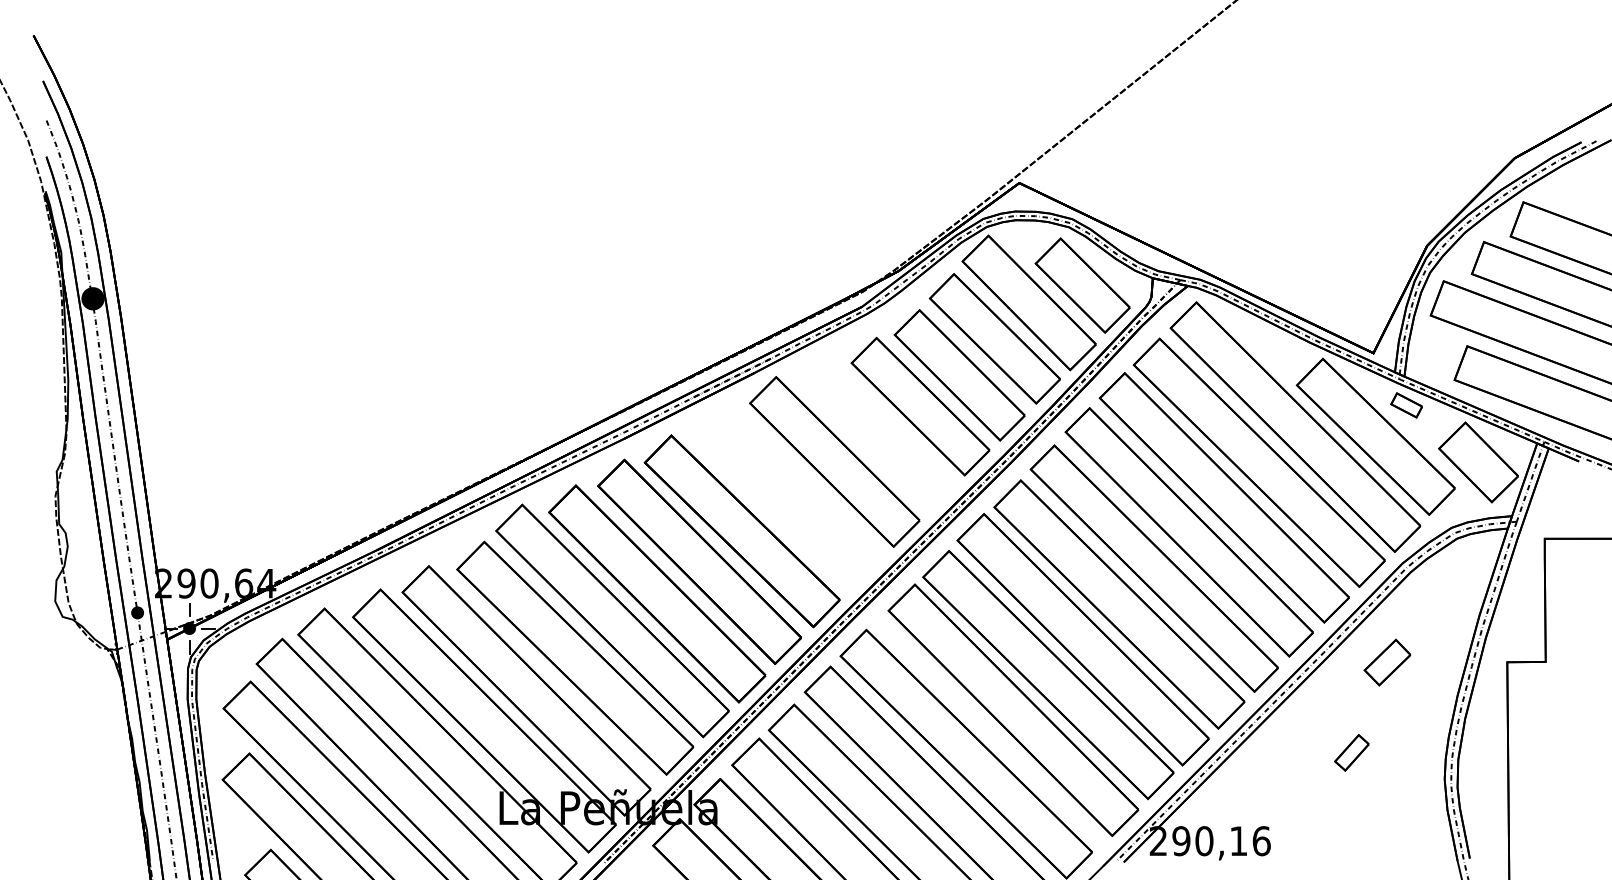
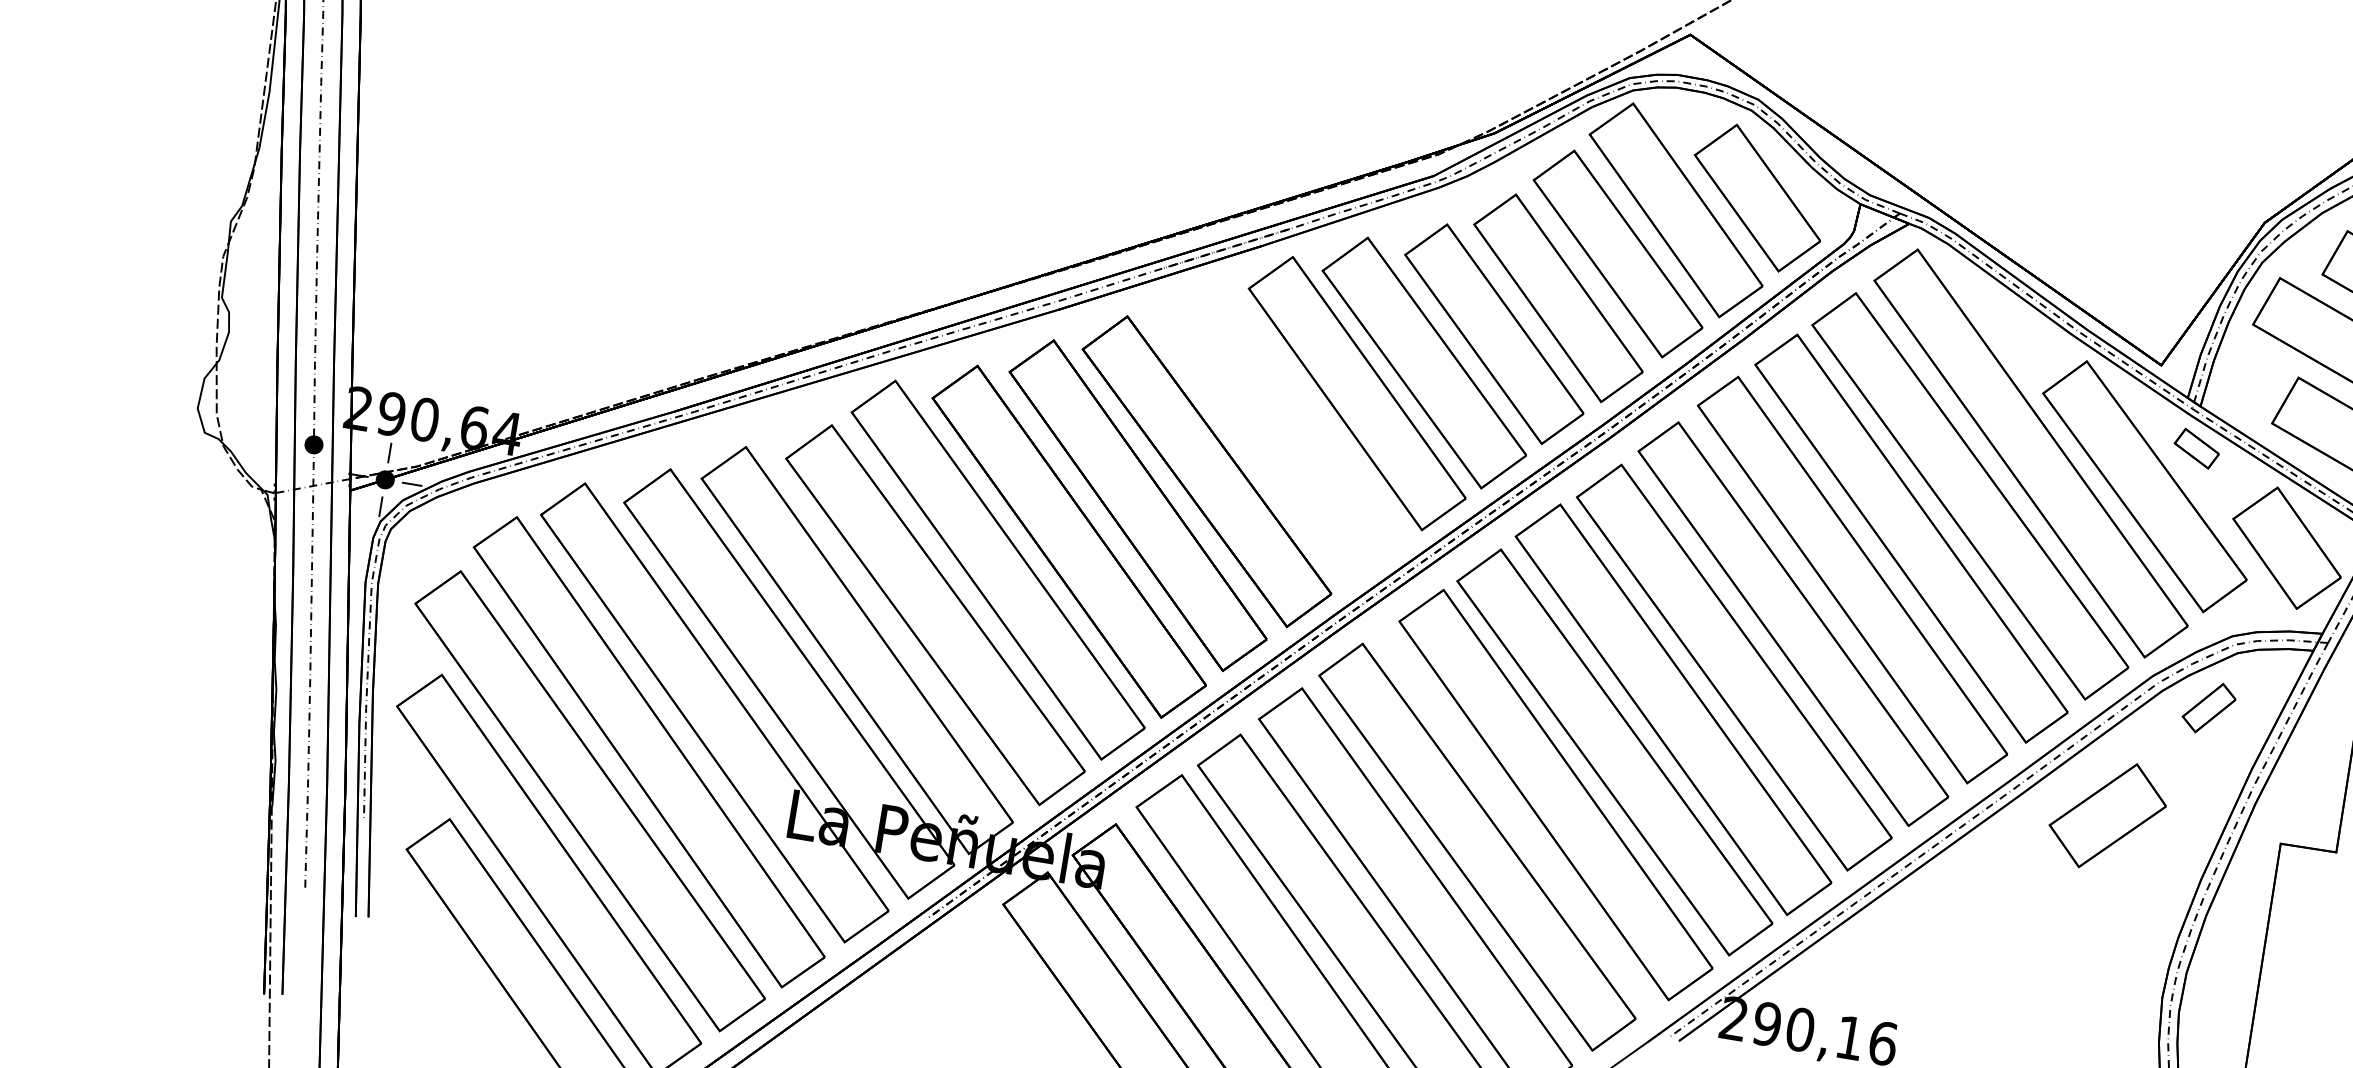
part: (876, 433) -> (1424, 362), added
part: (1387, 662) -> (2107, 815), size x1.67
part: (1351, 752) -> (2208, 707), moved

